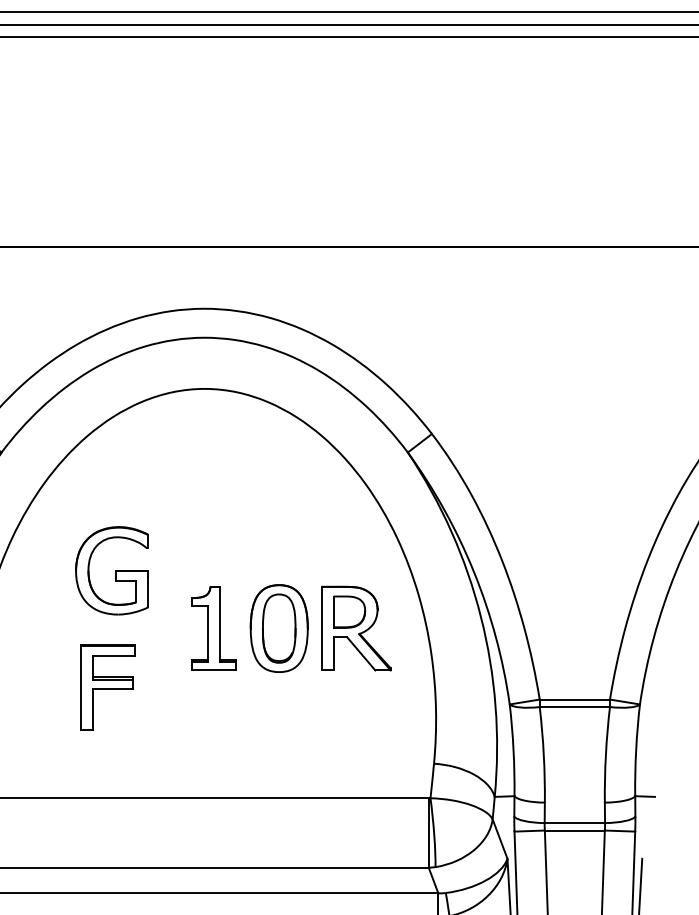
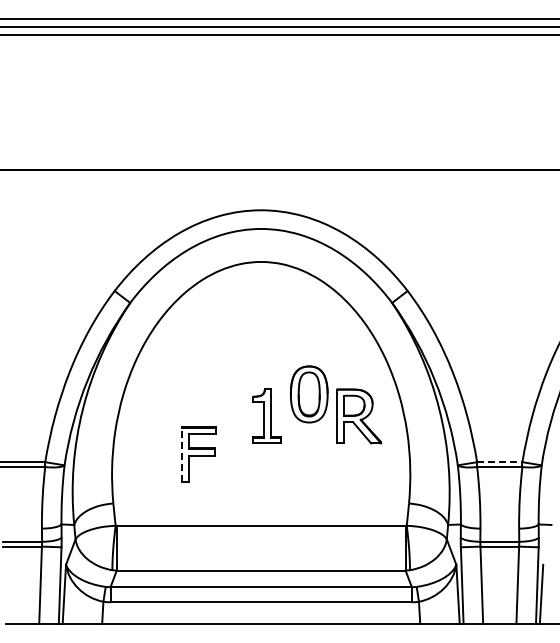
part: (112, 571) -> (201, 379), removed
part: (278, 628) -> (308, 394), moved
line: (81, 687) -> (181, 454), solid -> dashed
line: (574, 700) -> (499, 462), solid -> dashed

